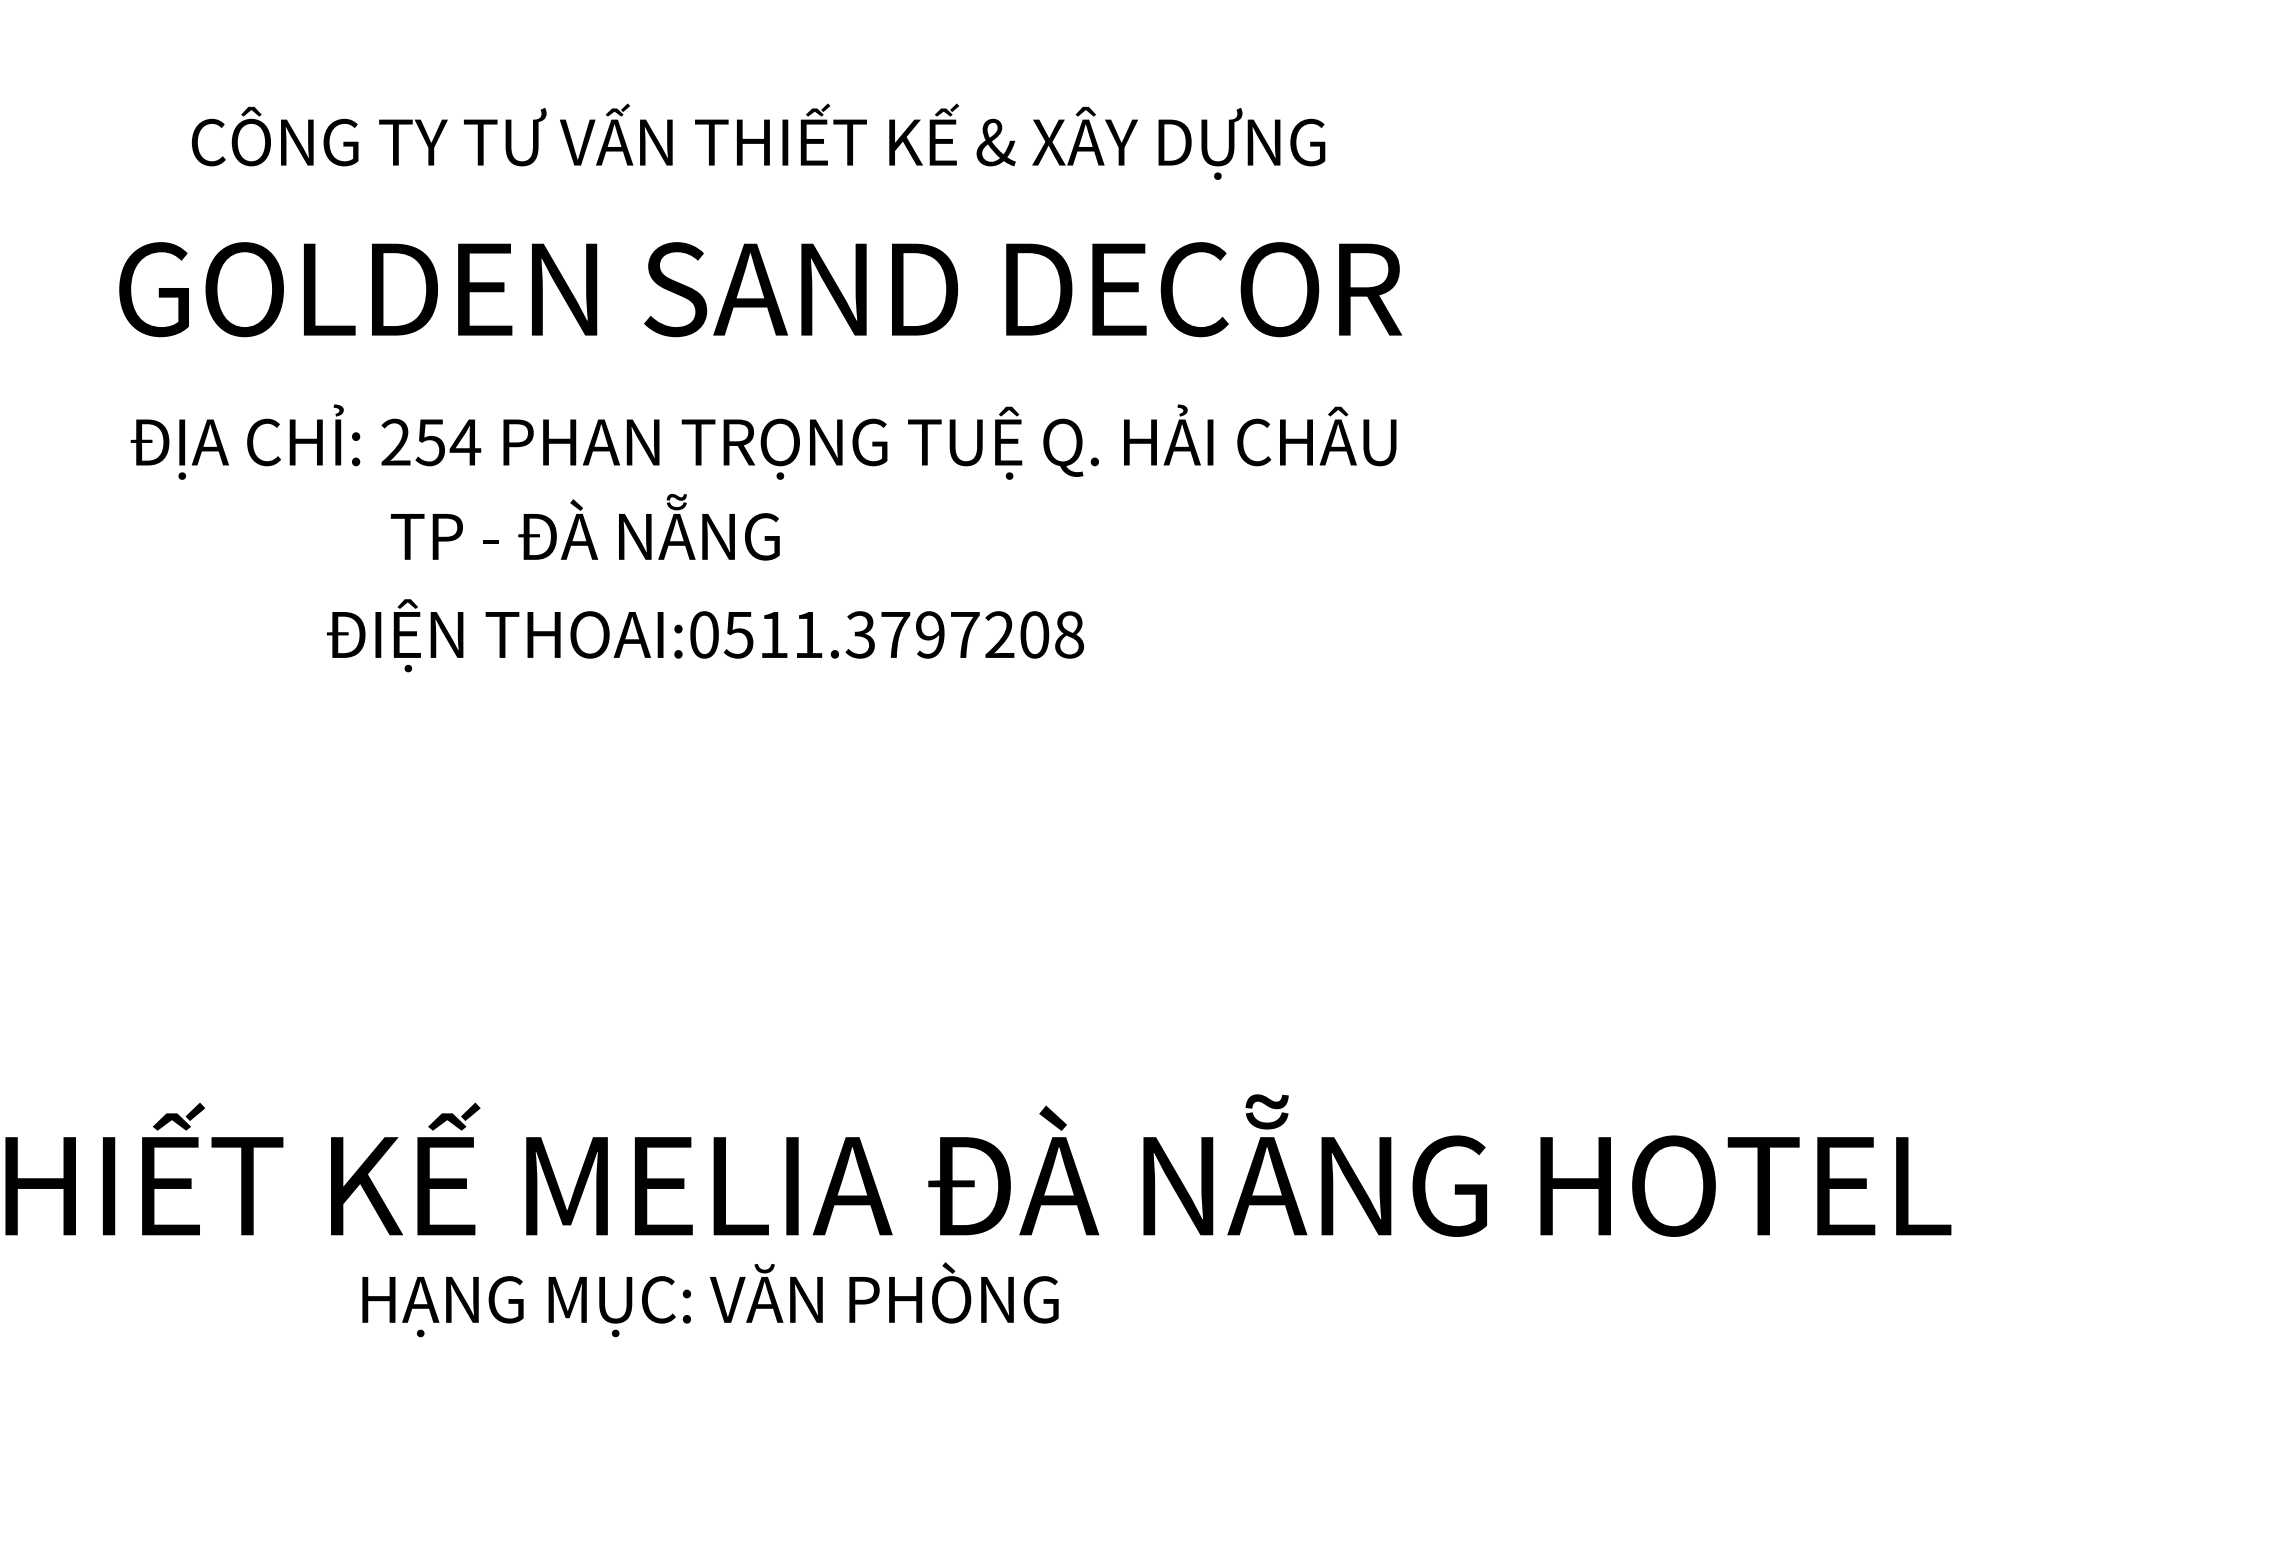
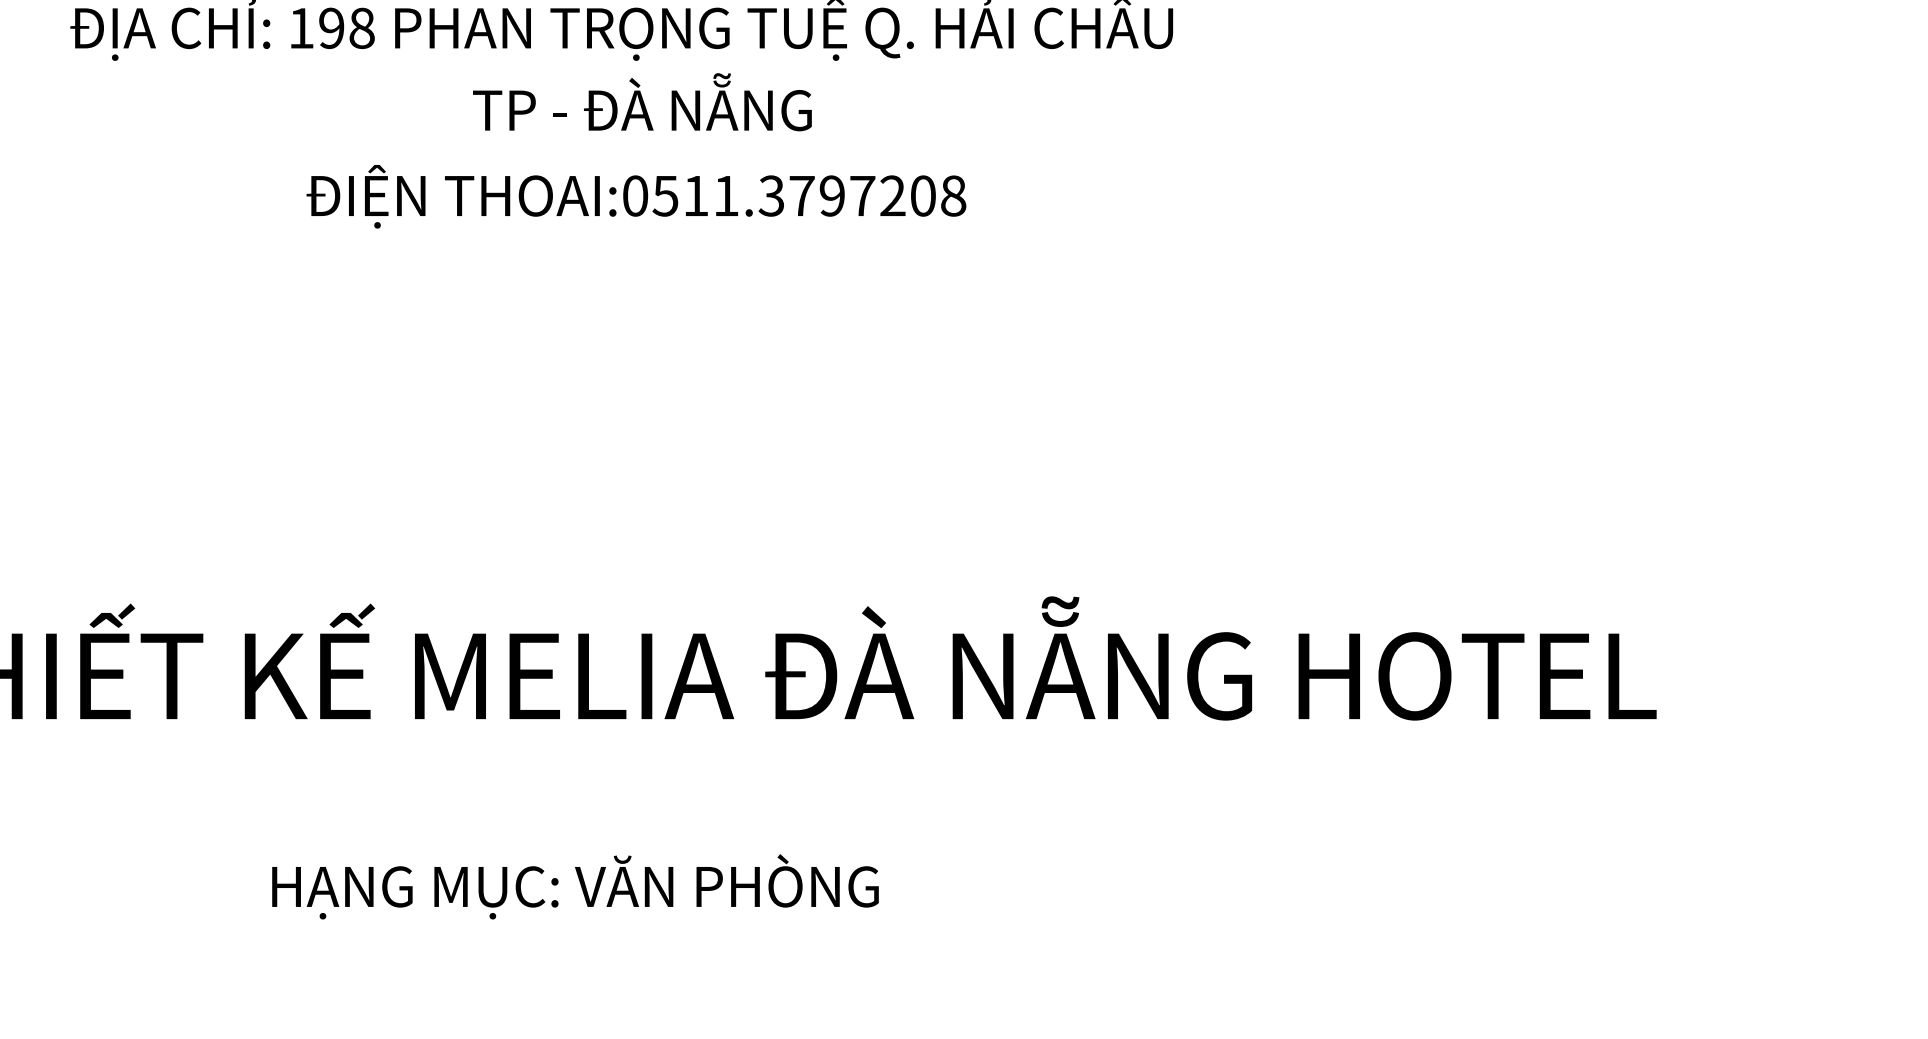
text: (431, 442) -> (332, 28), 254 -> 198
text: (584, 527) -> (641, 102), moved
text: (705, 635) -> (636, 196), moved
text: (710, 1299) -> (575, 886), moved

